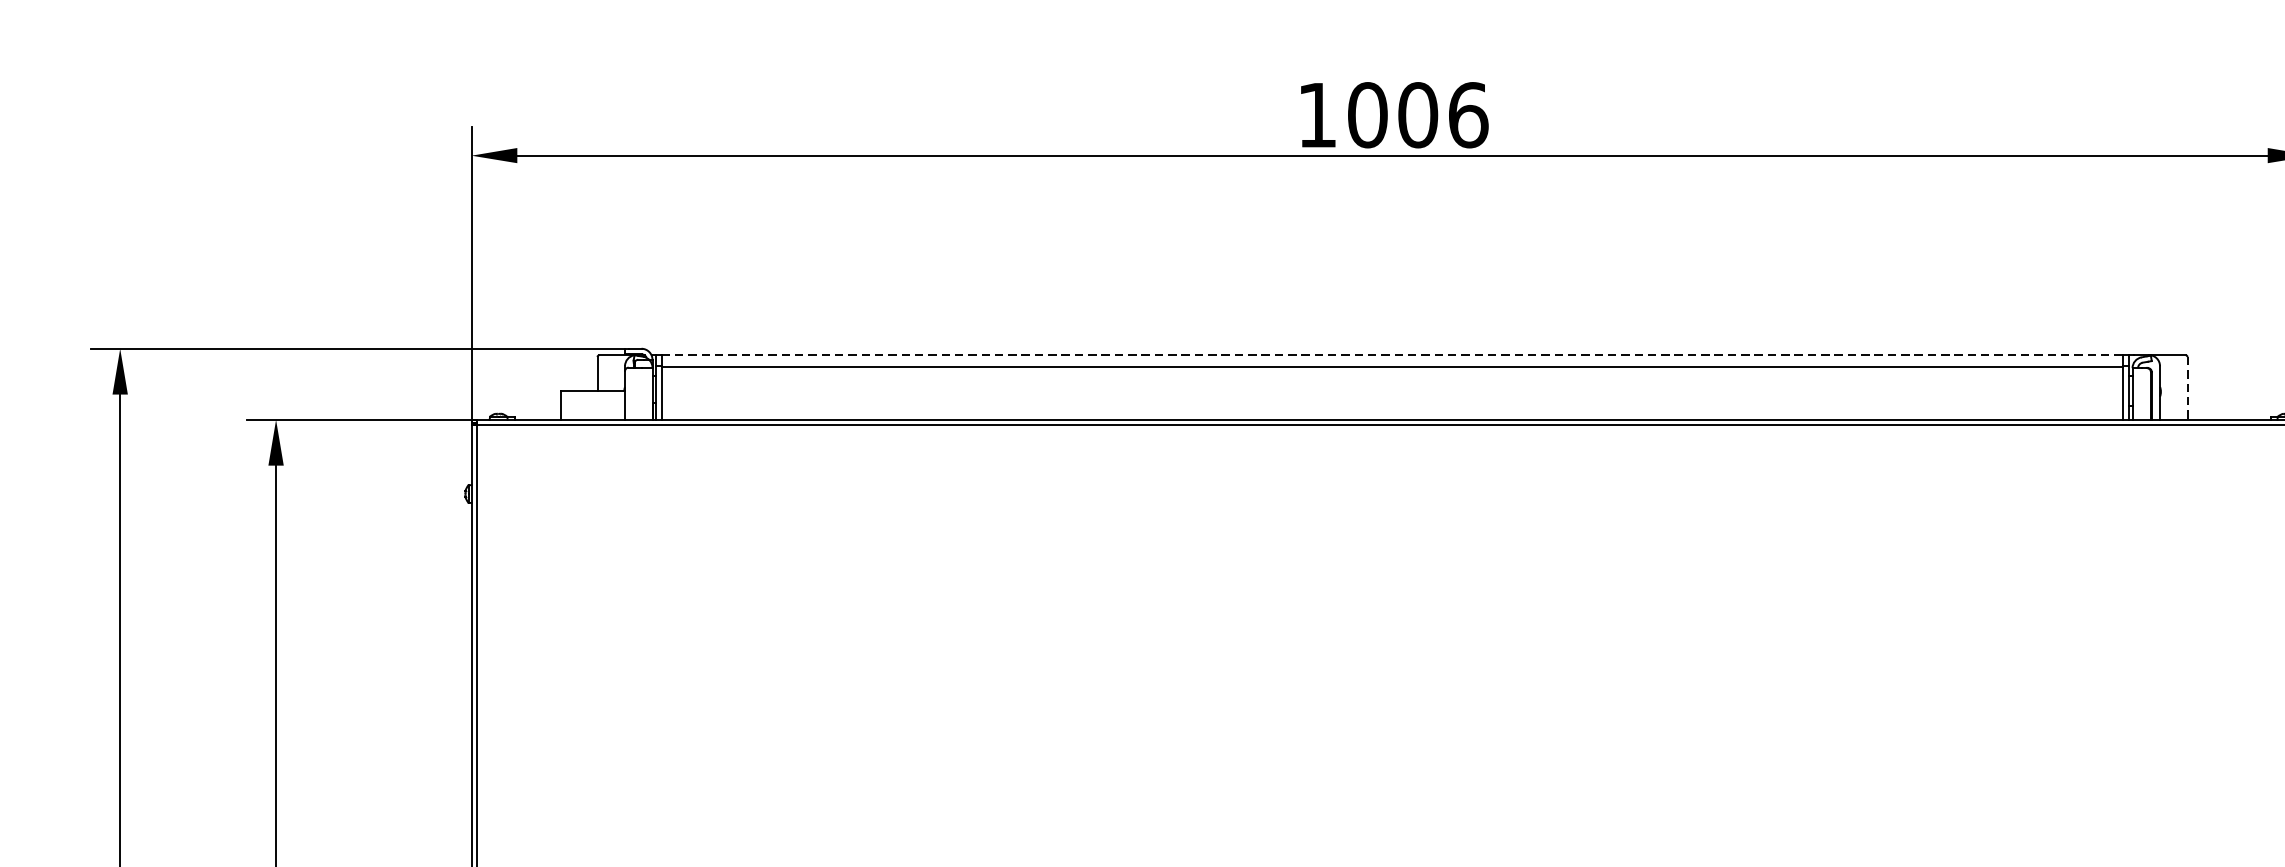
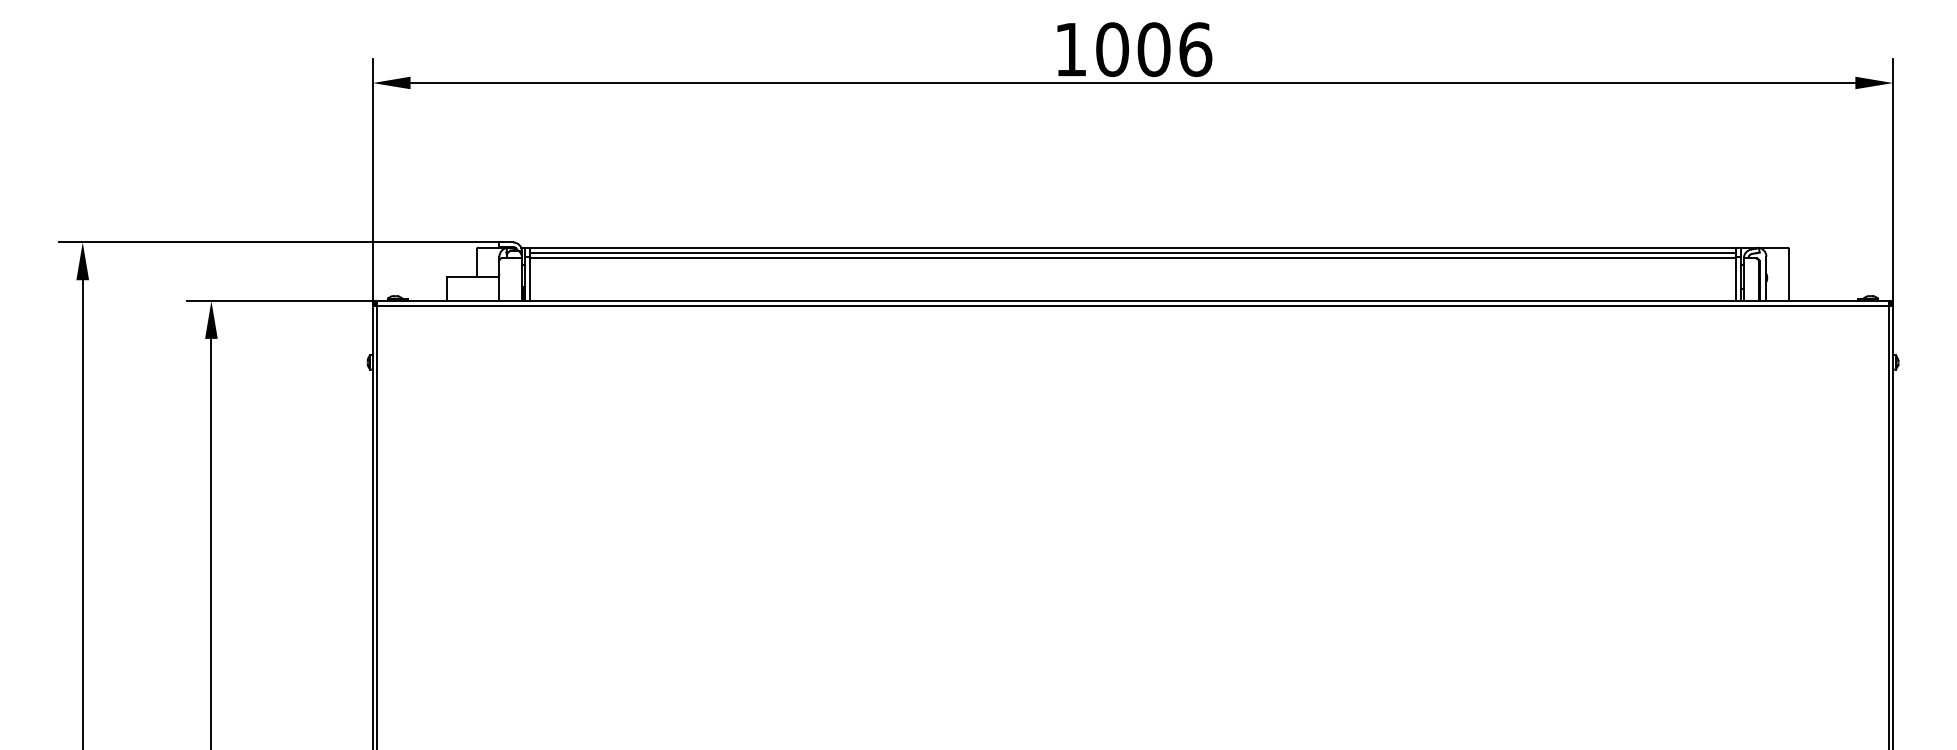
line: (1393, 354) -> (1133, 247), dashed -> solid
line: (1391, 362) -> (1132, 253), added
line: (2187, 388) -> (1789, 275), dashed -> solid

